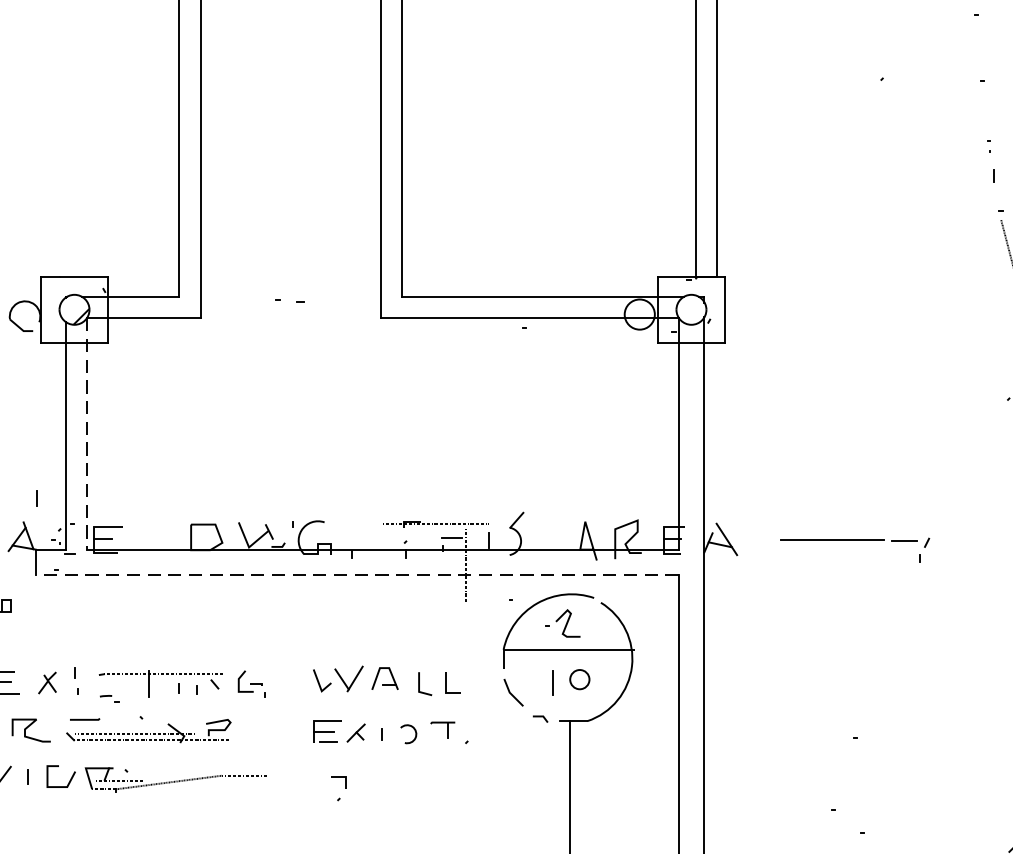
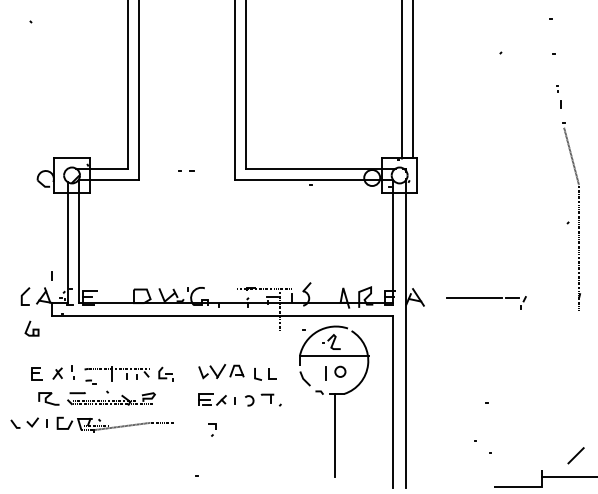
line: (86, 434) -> (78, 241), dashed -> solid
line: (357, 575) -> (222, 316), dashed -> solid

